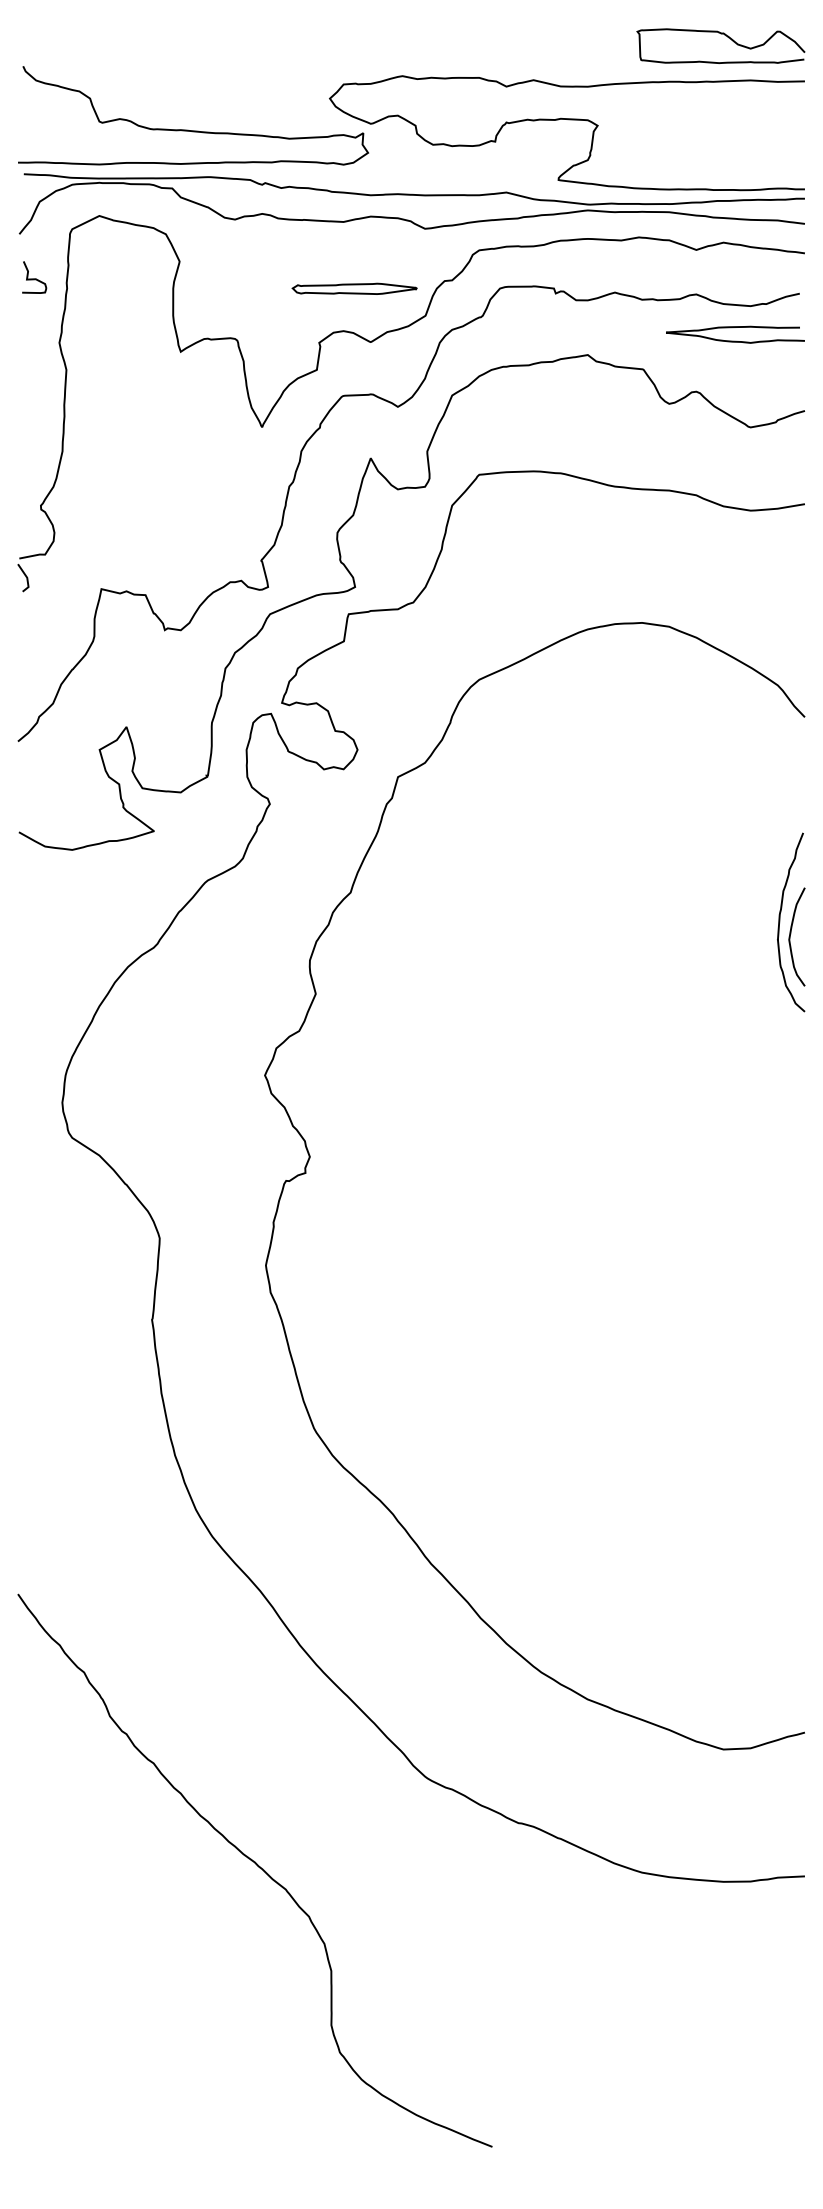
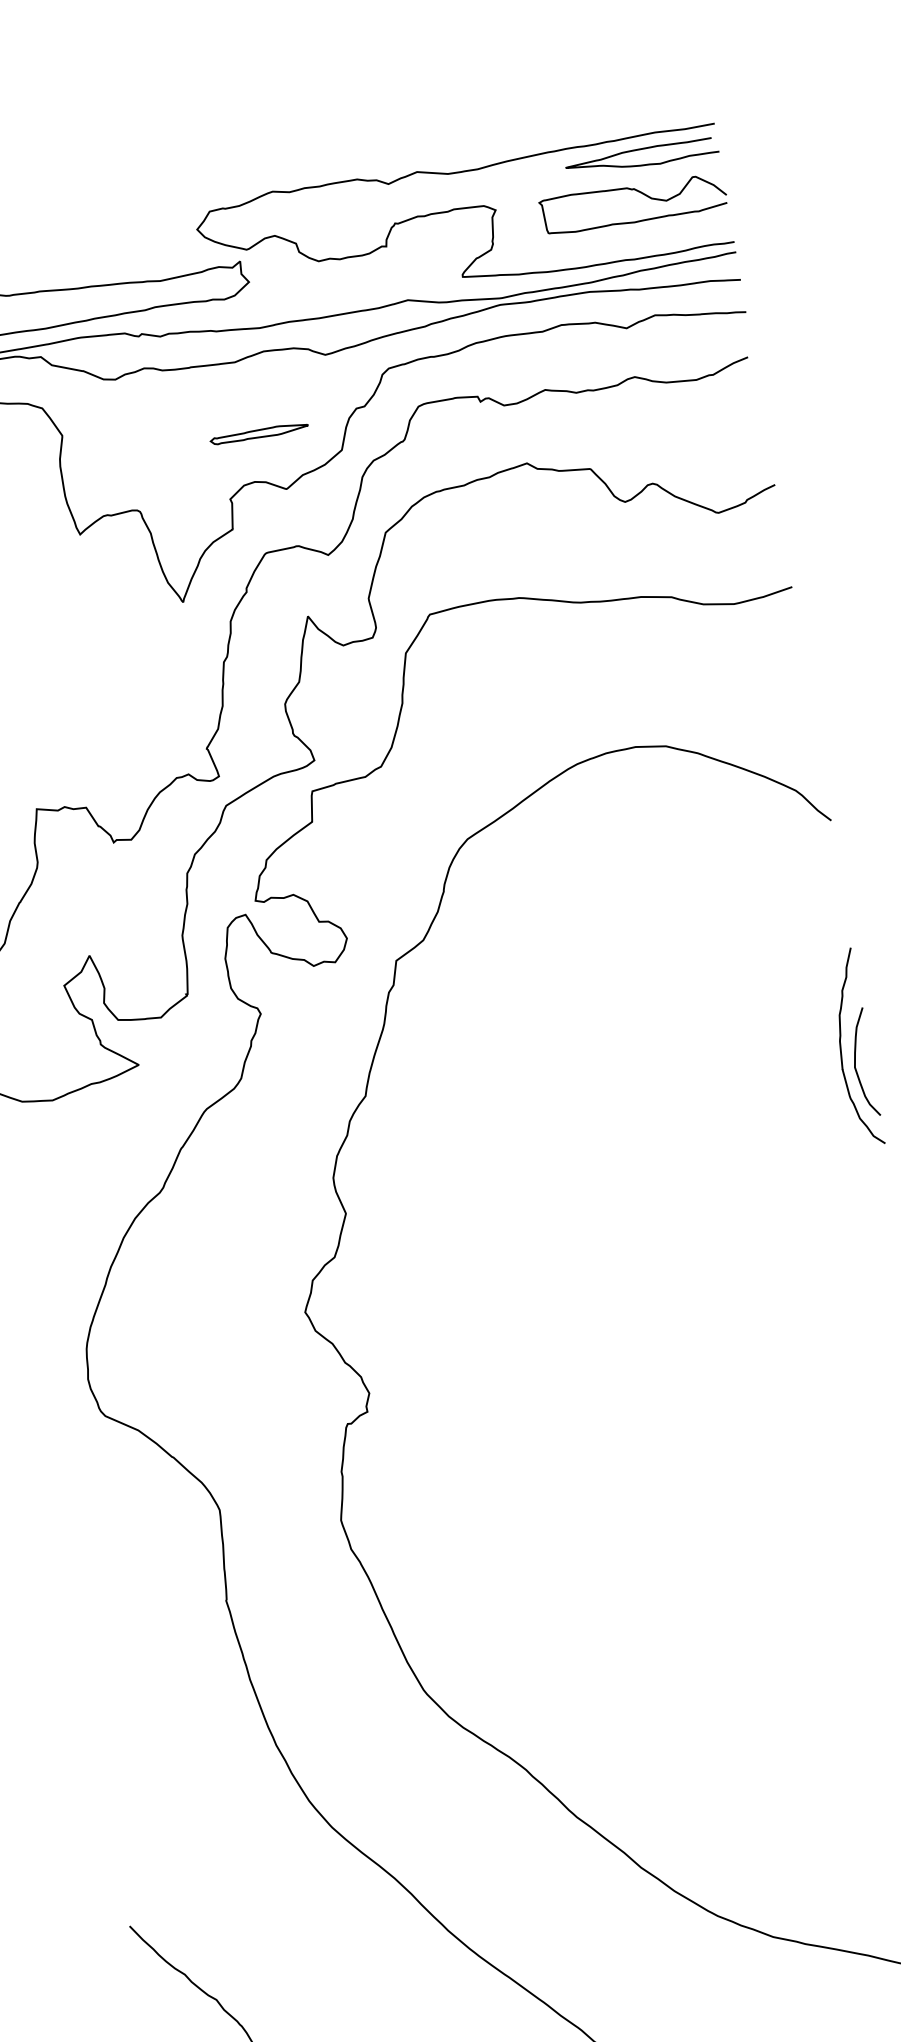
curve: (727, 37) -> (639, 192), moved
part: (354, 288) -> (258, 433), size x0.71
curve: (735, 340) -> (643, 163), moved

